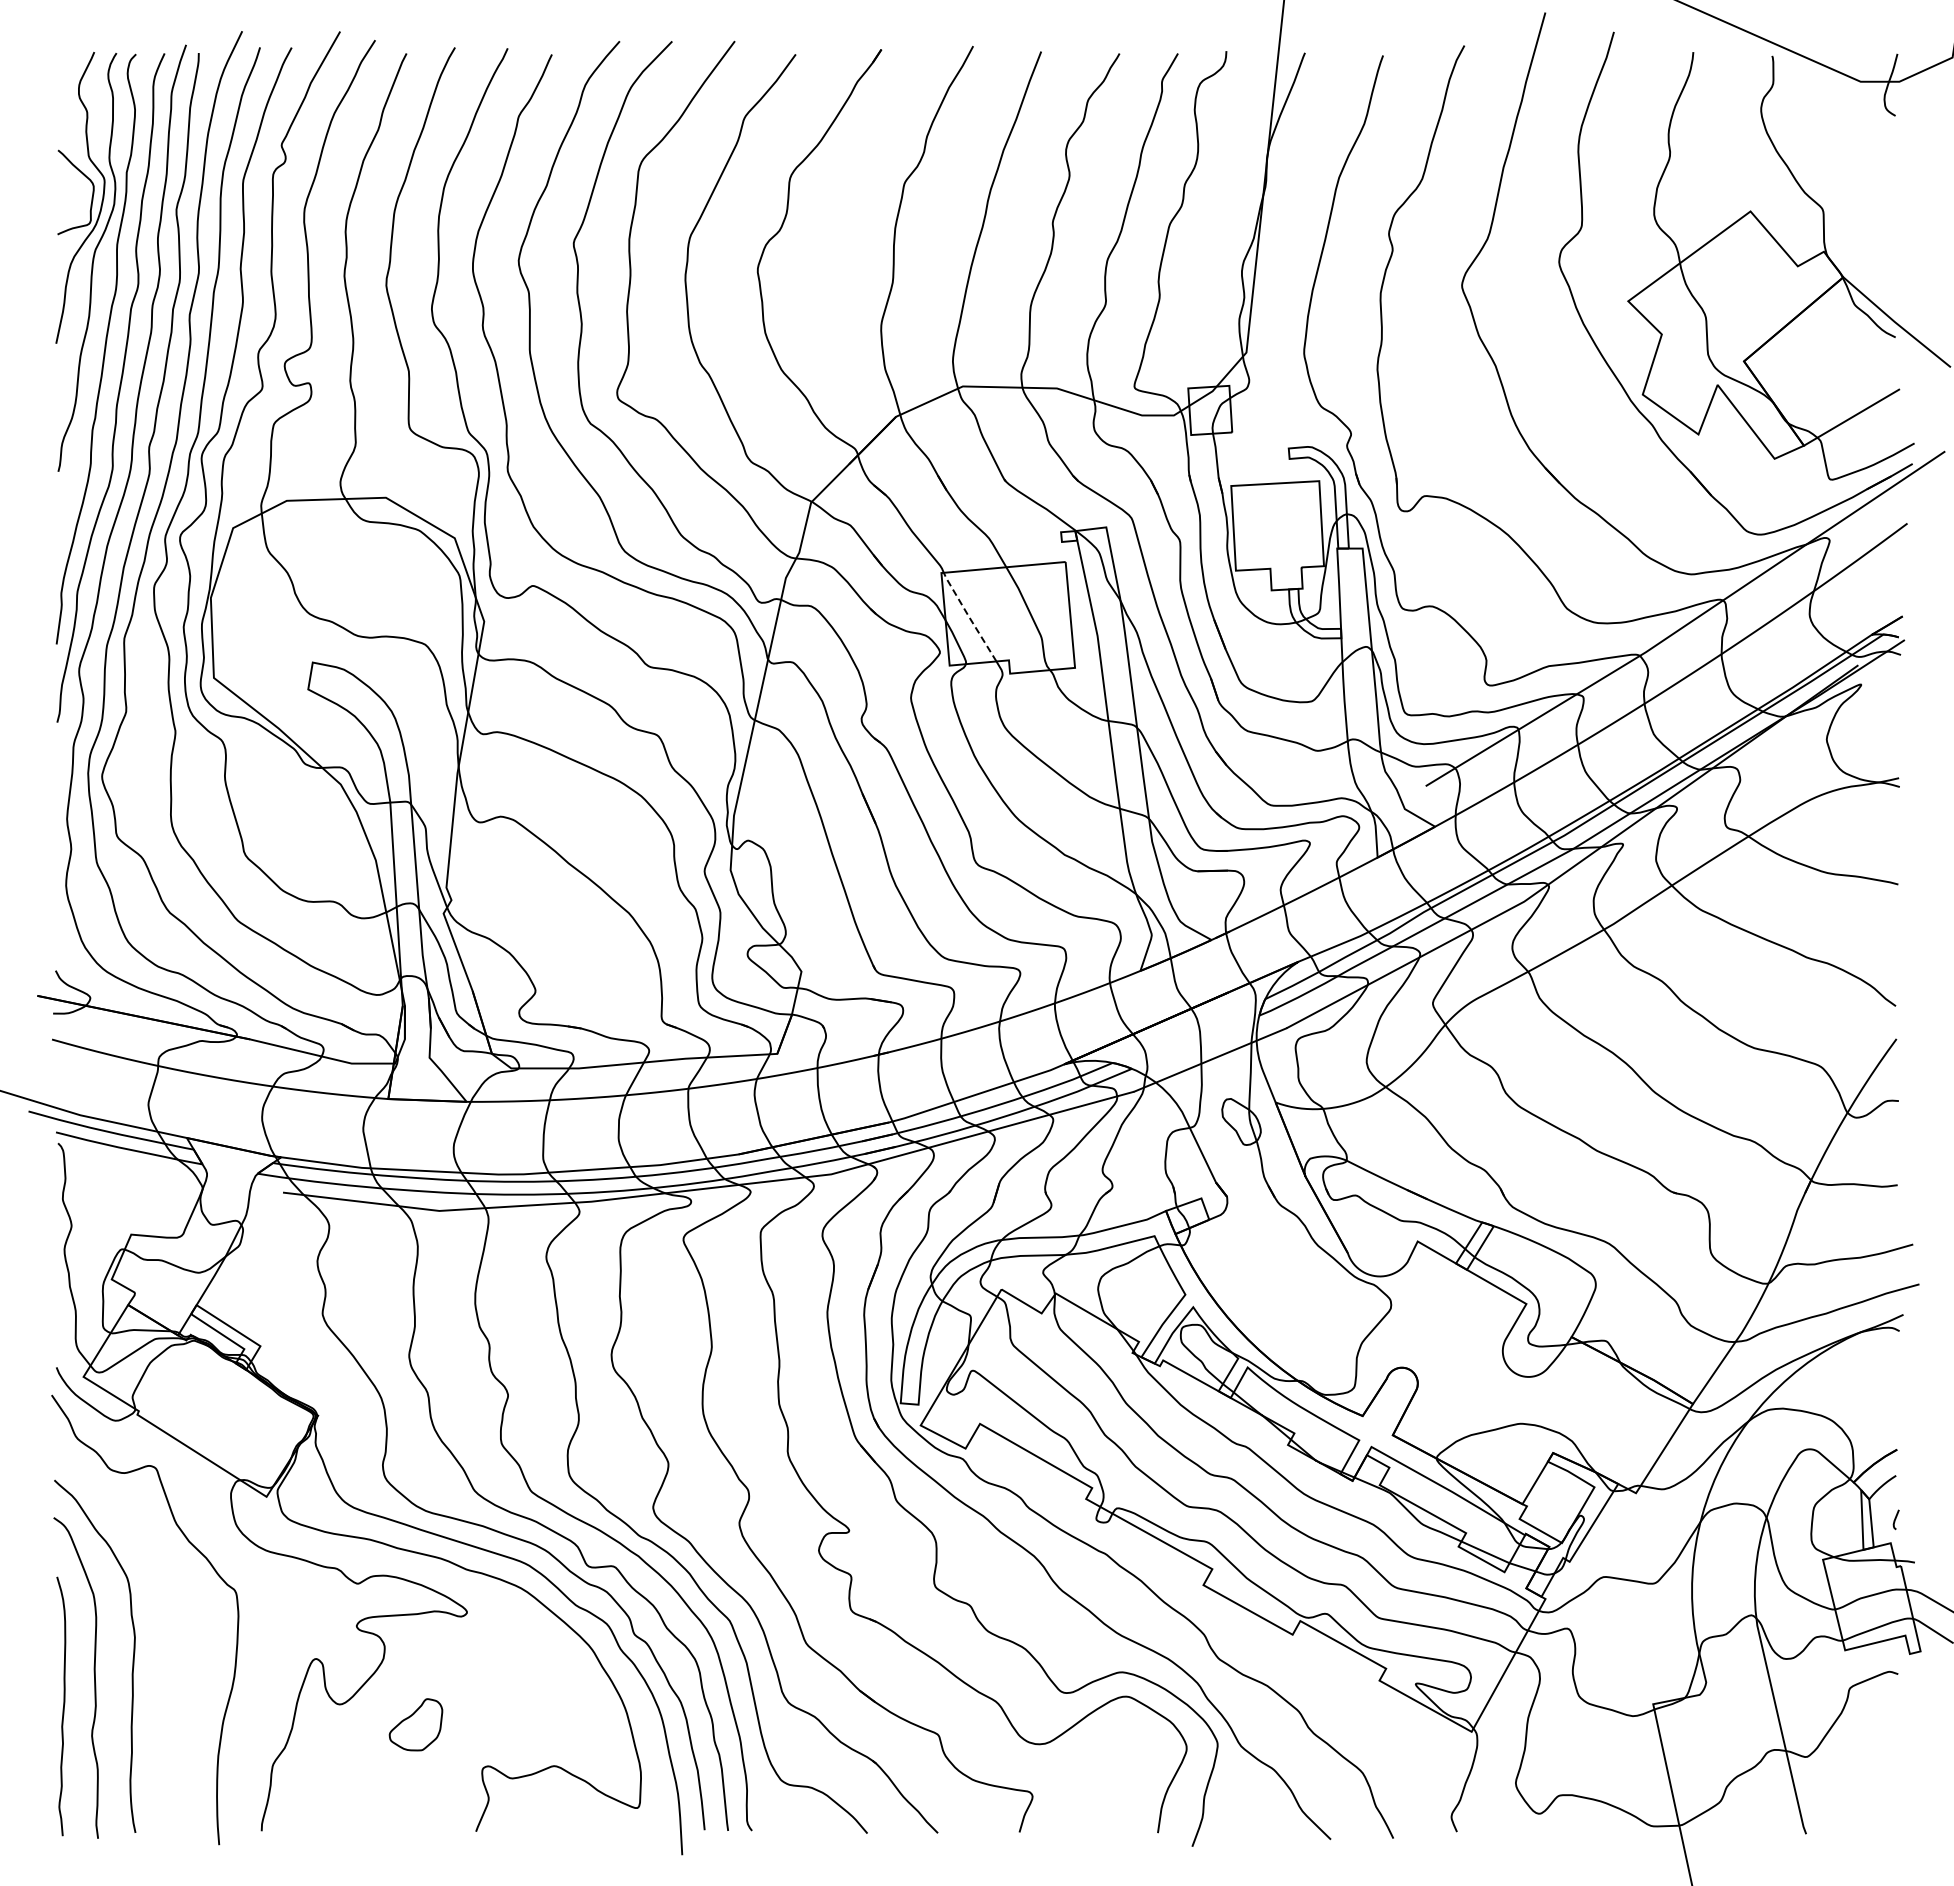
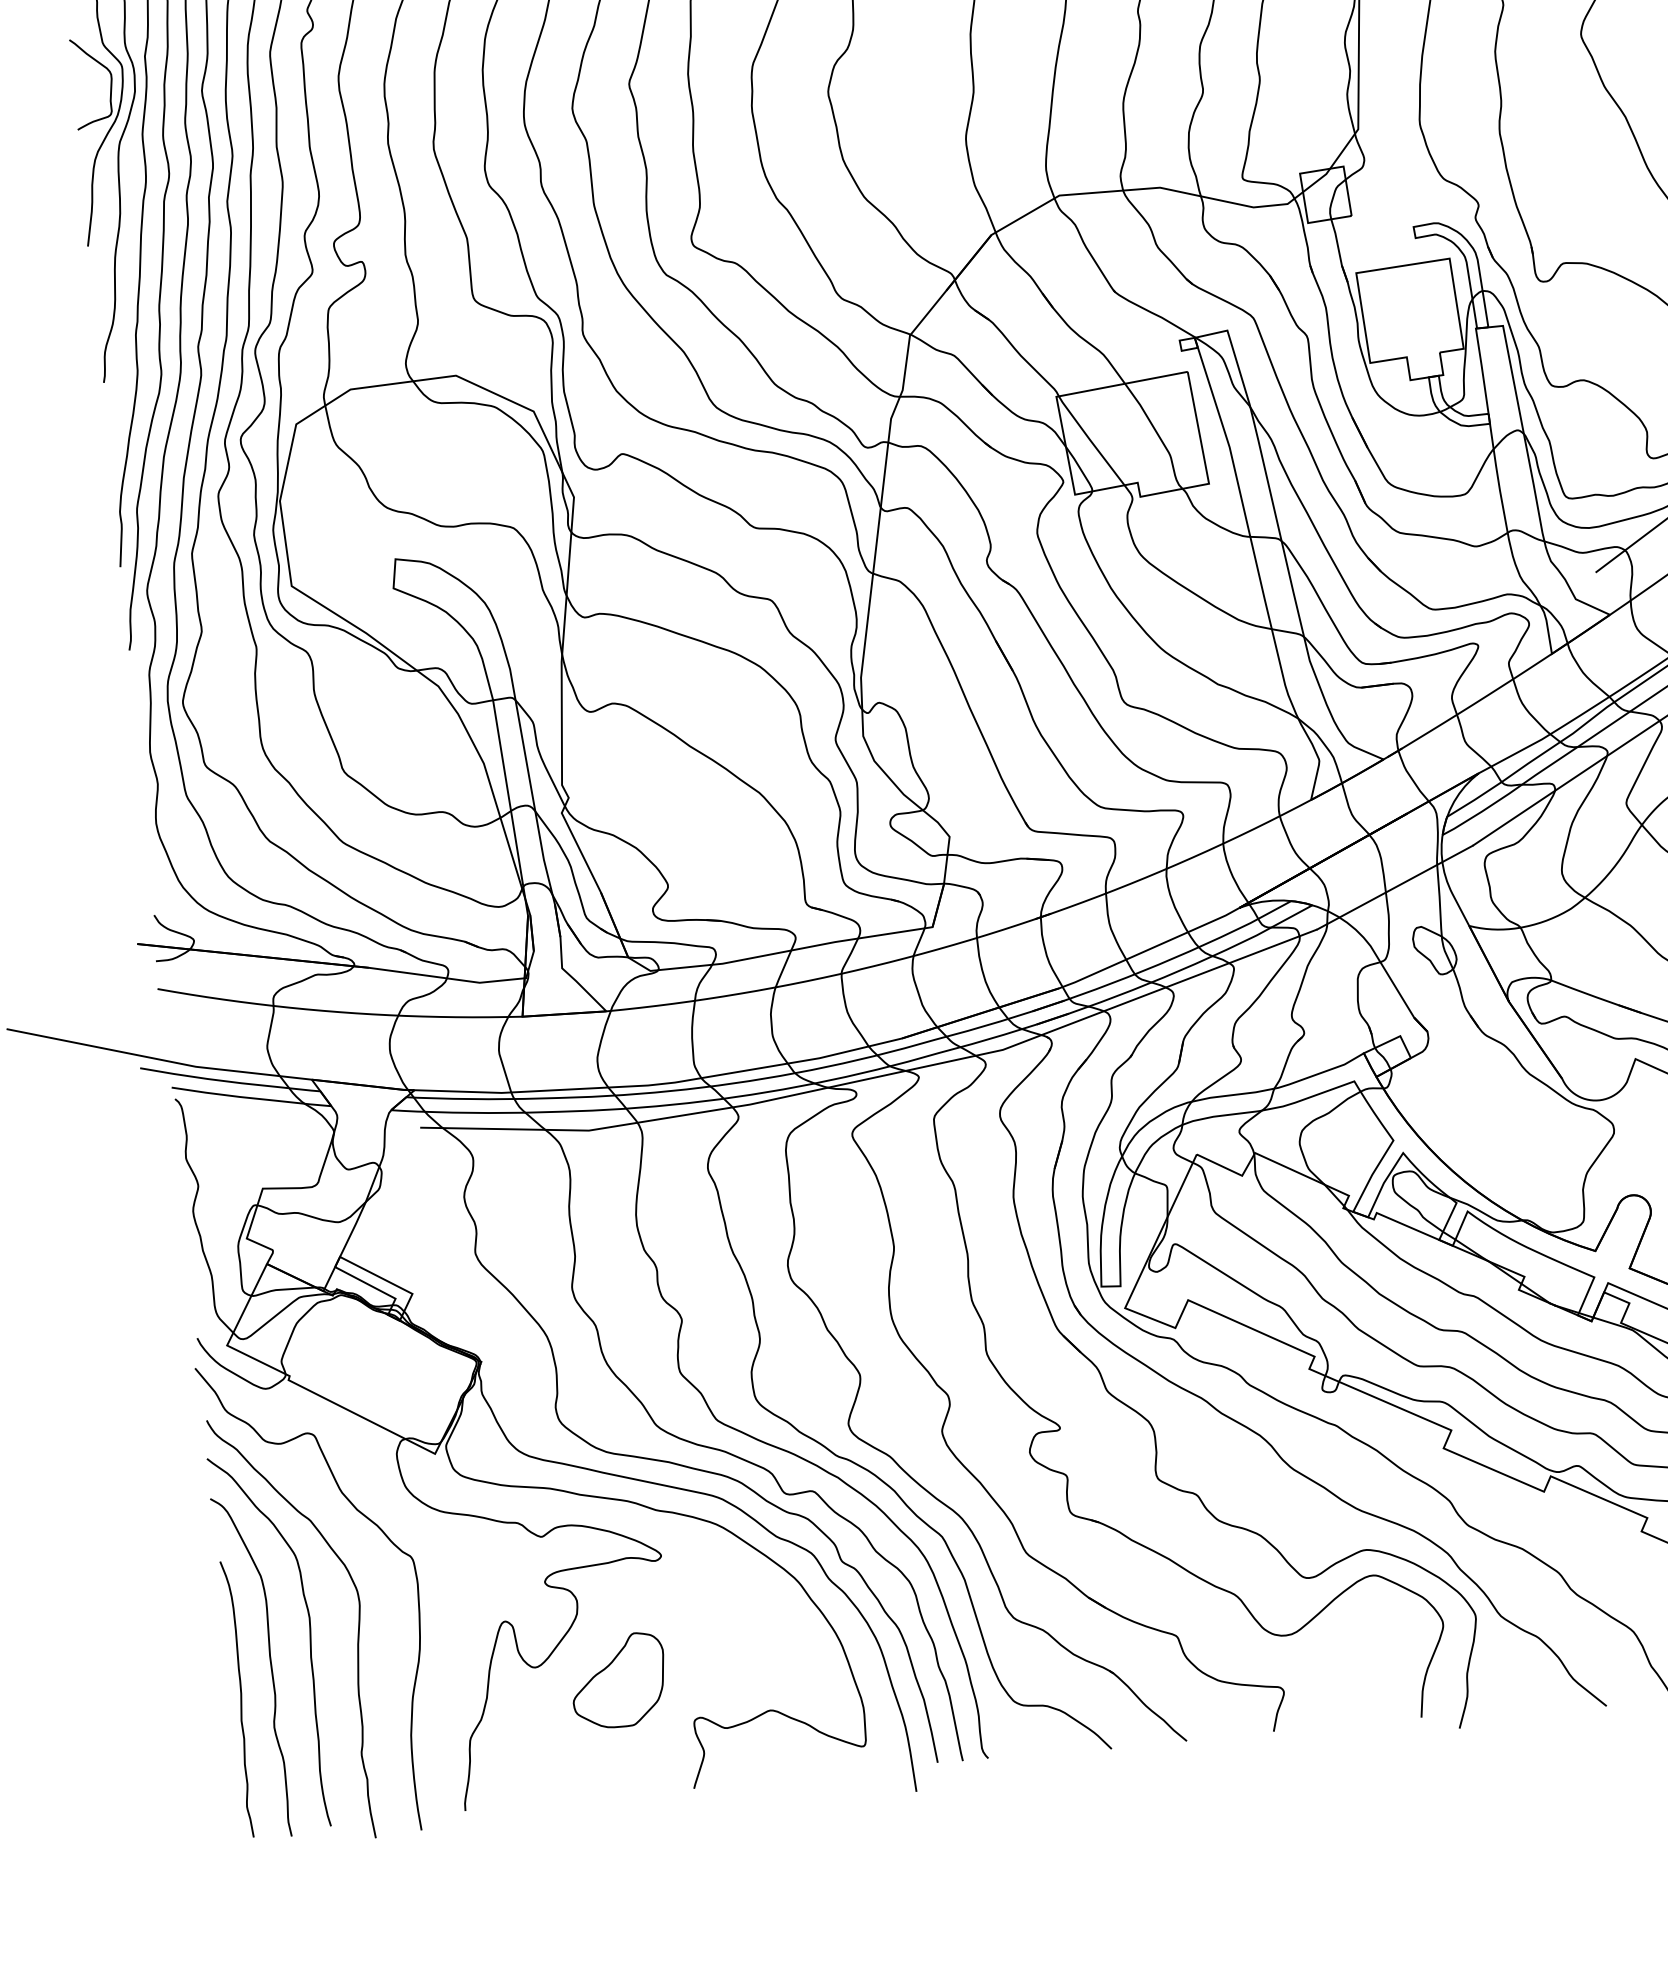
line: (968, 615) -> (1089, 439), dashed -> solid
curve: (177, 1658) -> (357, 1635), added
part: (415, 1724) -> (618, 1680), size x1.67

